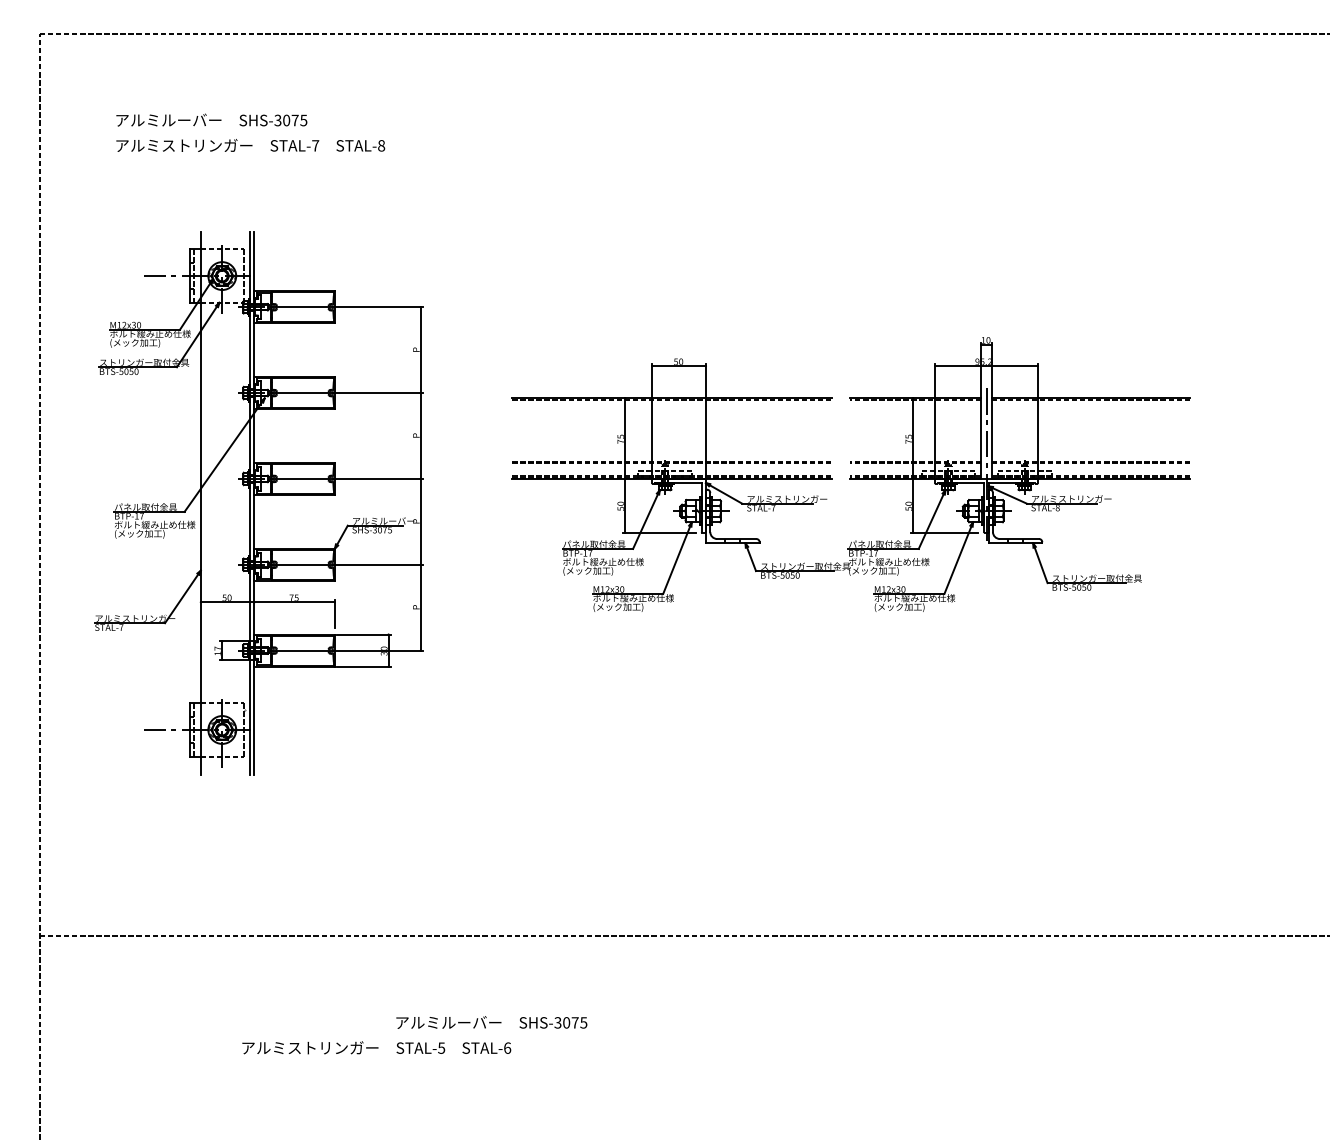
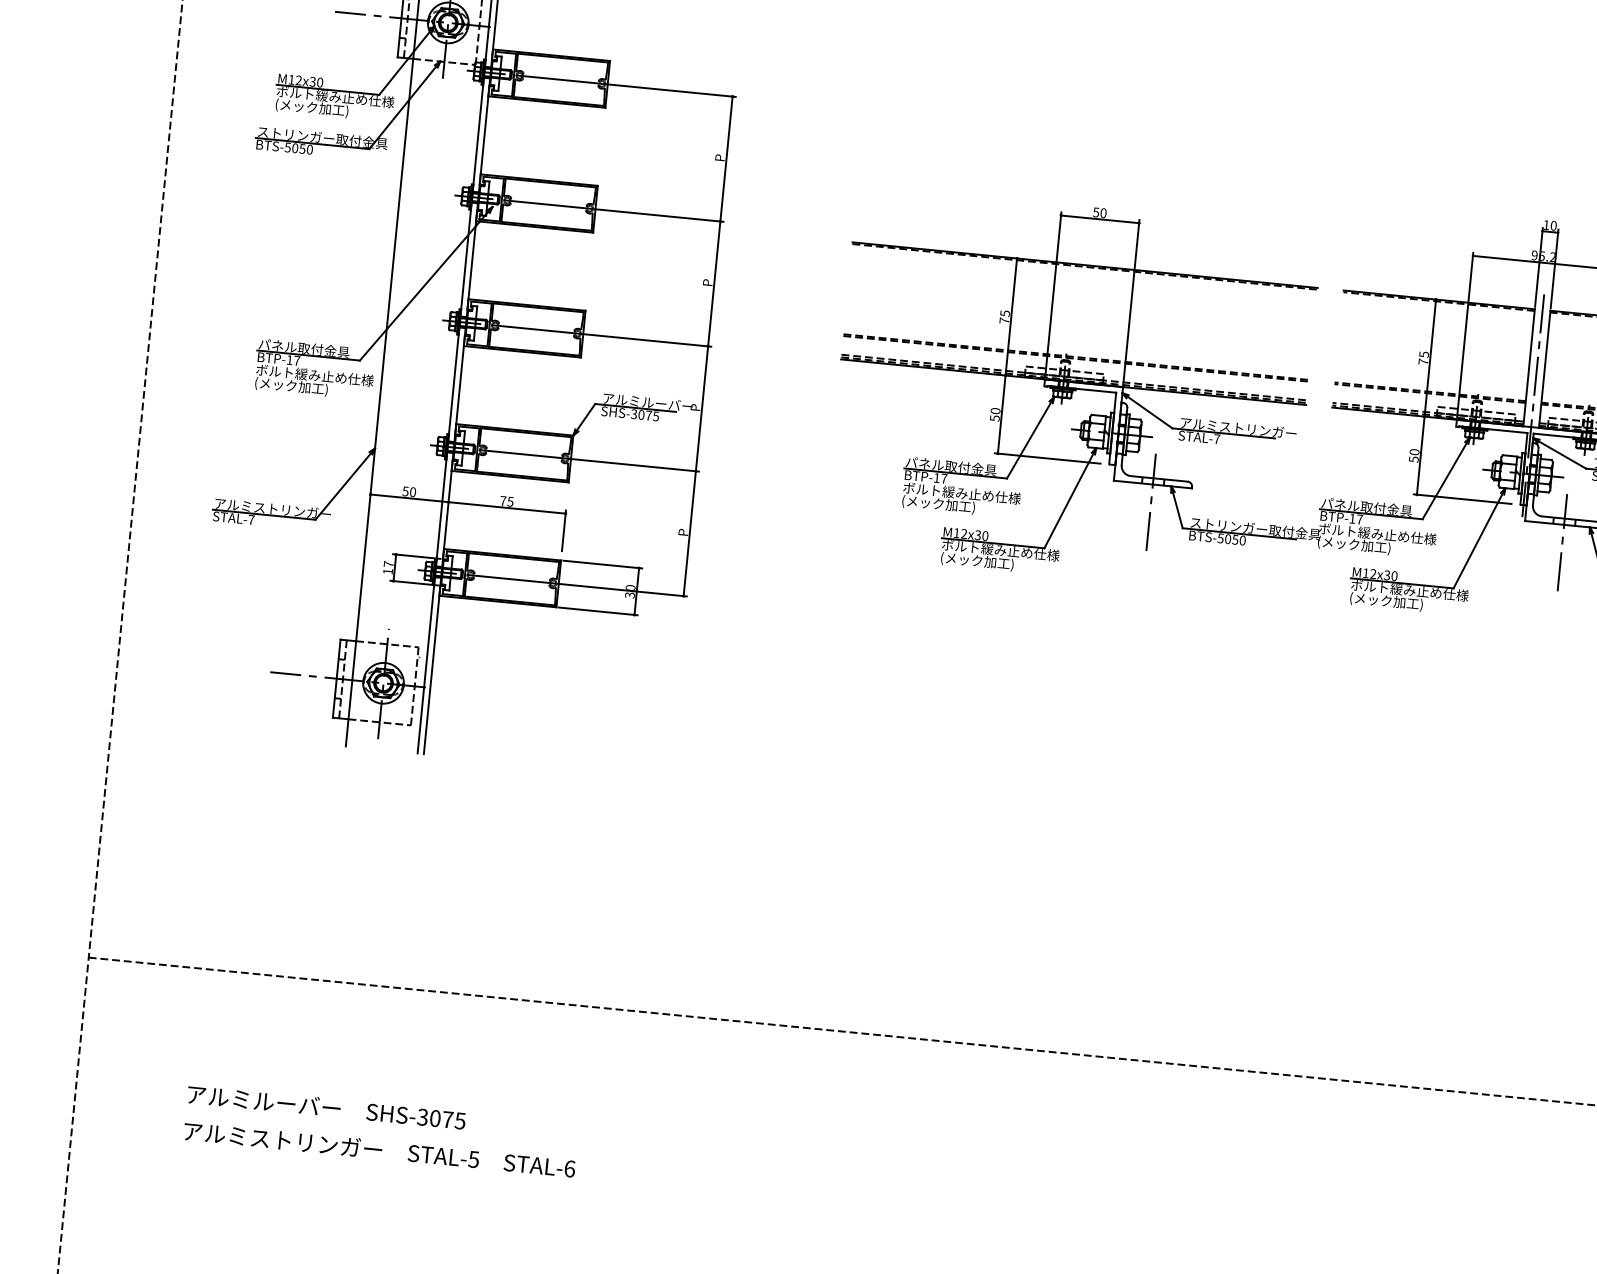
line: (732, 555) -> (1150, 502), added
line: (1015, 555) -> (1562, 542), added
text: (491, 1022) -> (326, 1107), moved
text: (376, 1047) -> (379, 1149), moved

